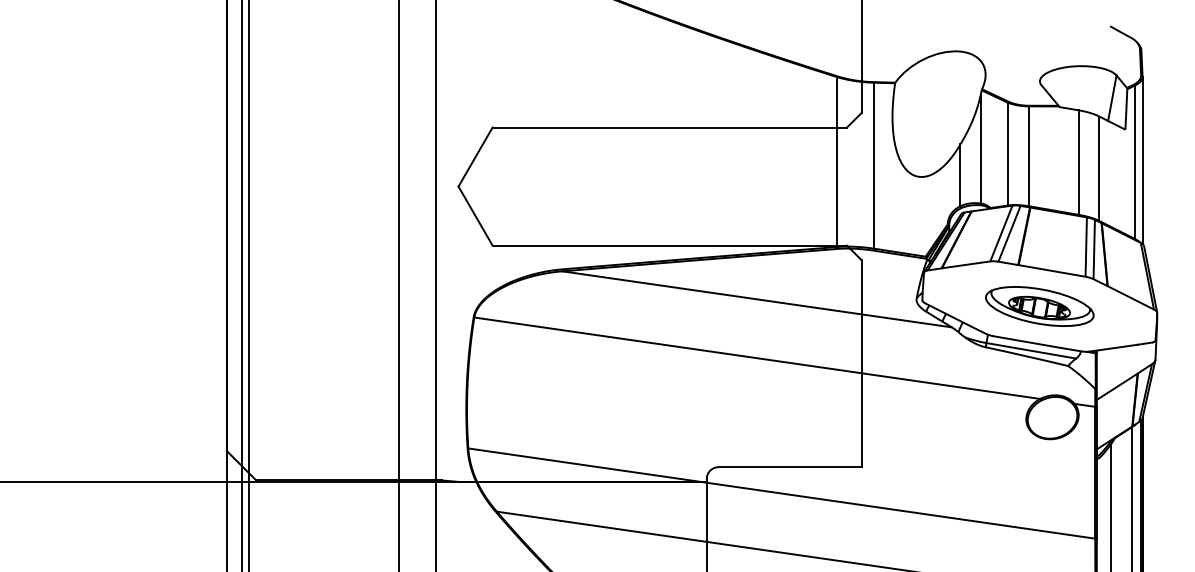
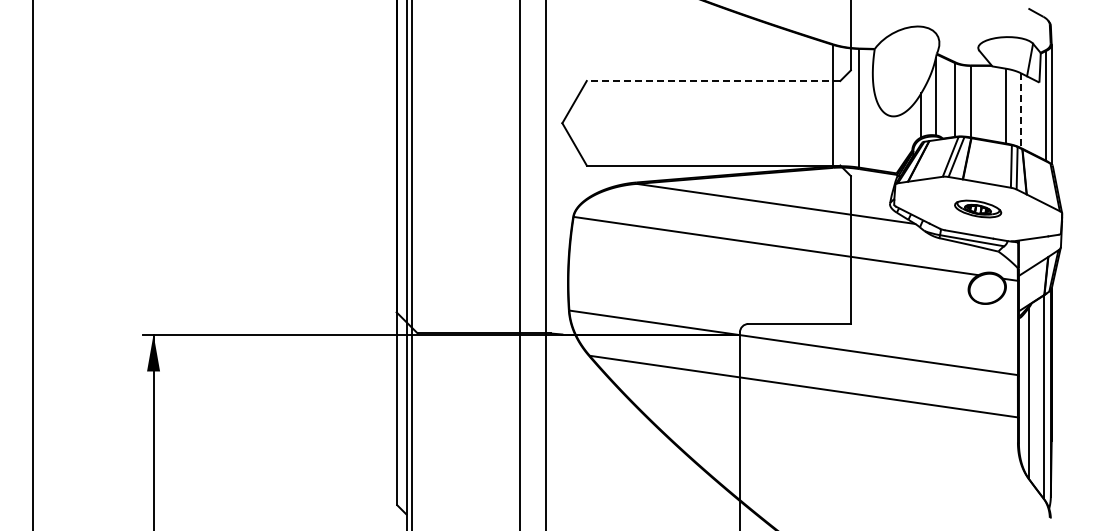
line: (669, 128) -> (713, 81), solid -> dashed
line: (1098, 170) -> (1020, 111), solid -> dashed
part: (1038, 305) -> (977, 208), size x0.6

